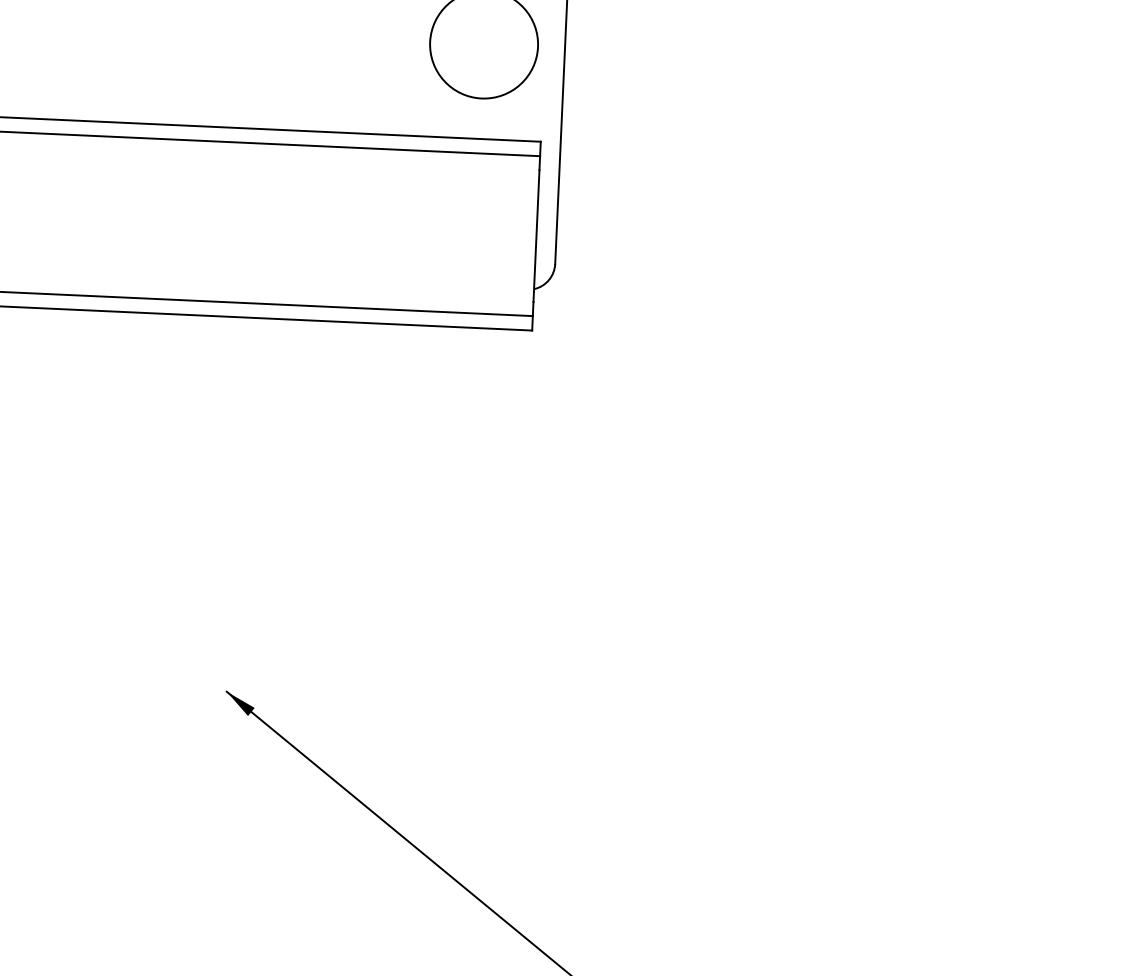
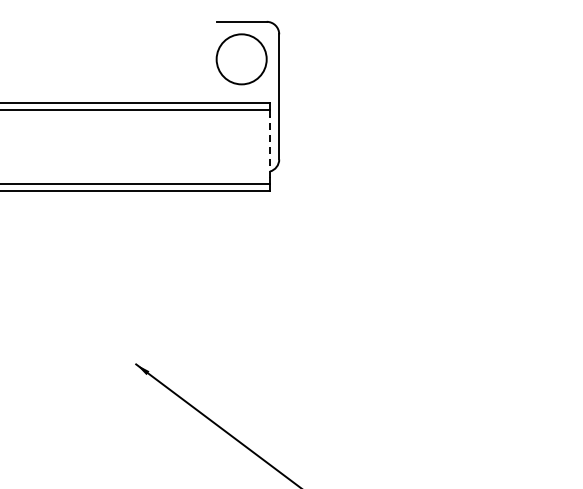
line: (535, 235) -> (269, 146), solid -> dashed

